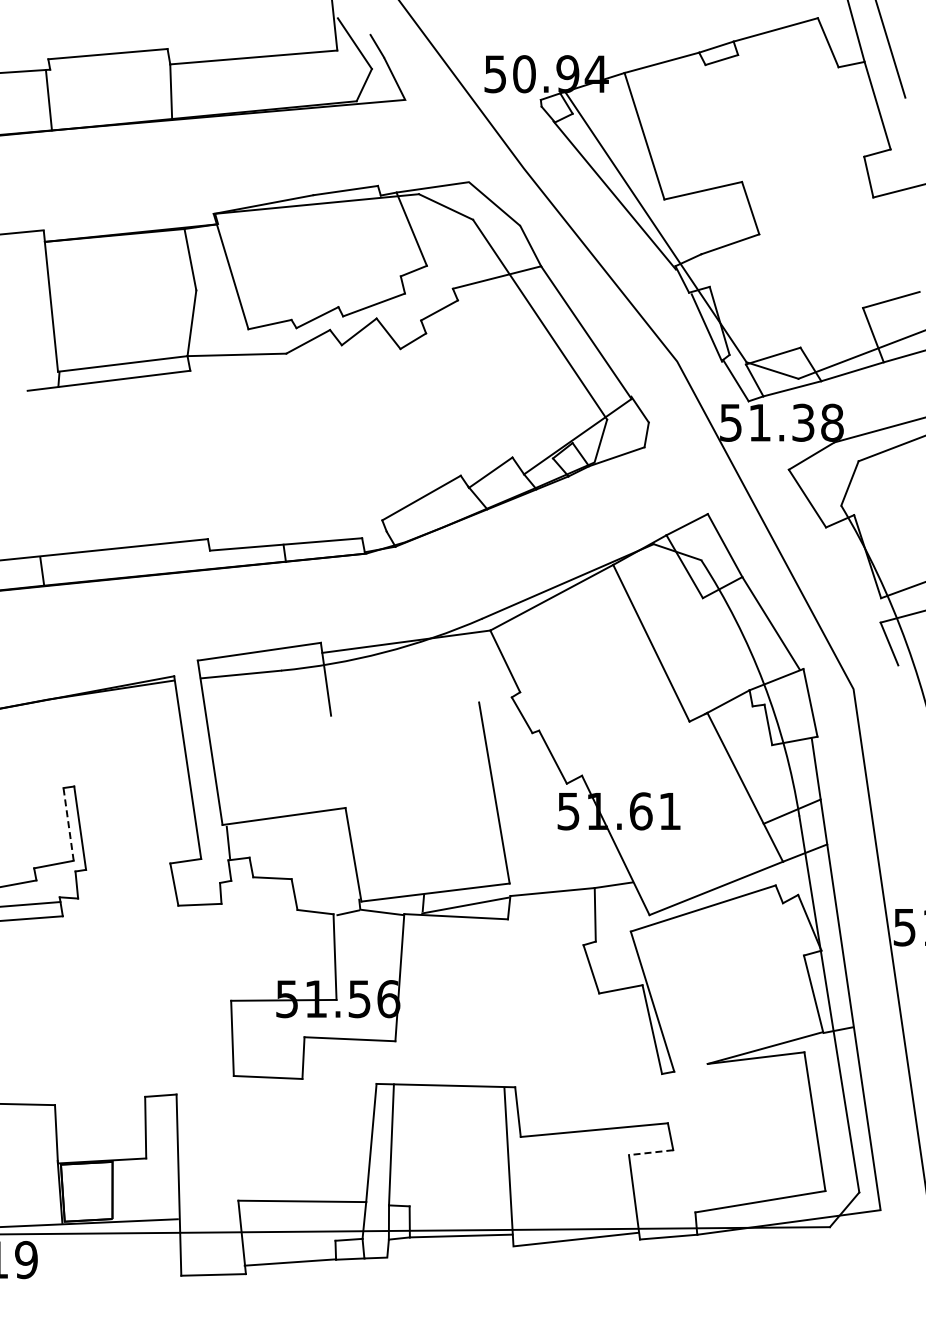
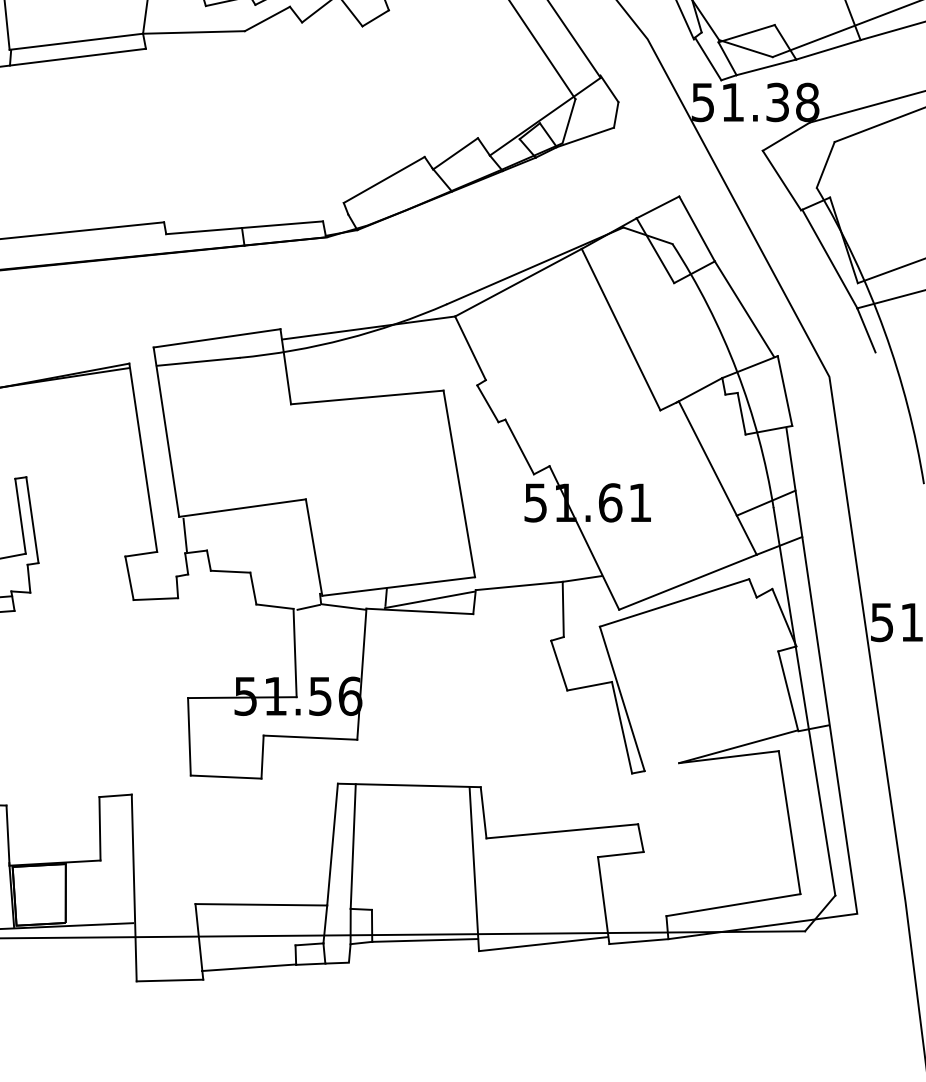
line: (854, 574) -> (830, 258), added
line: (405, 708) -> (367, 396), added
line: (68, 824) -> (20, 516), dashed -> solid
line: (650, 1152) -> (620, 854), dashed -> solid

